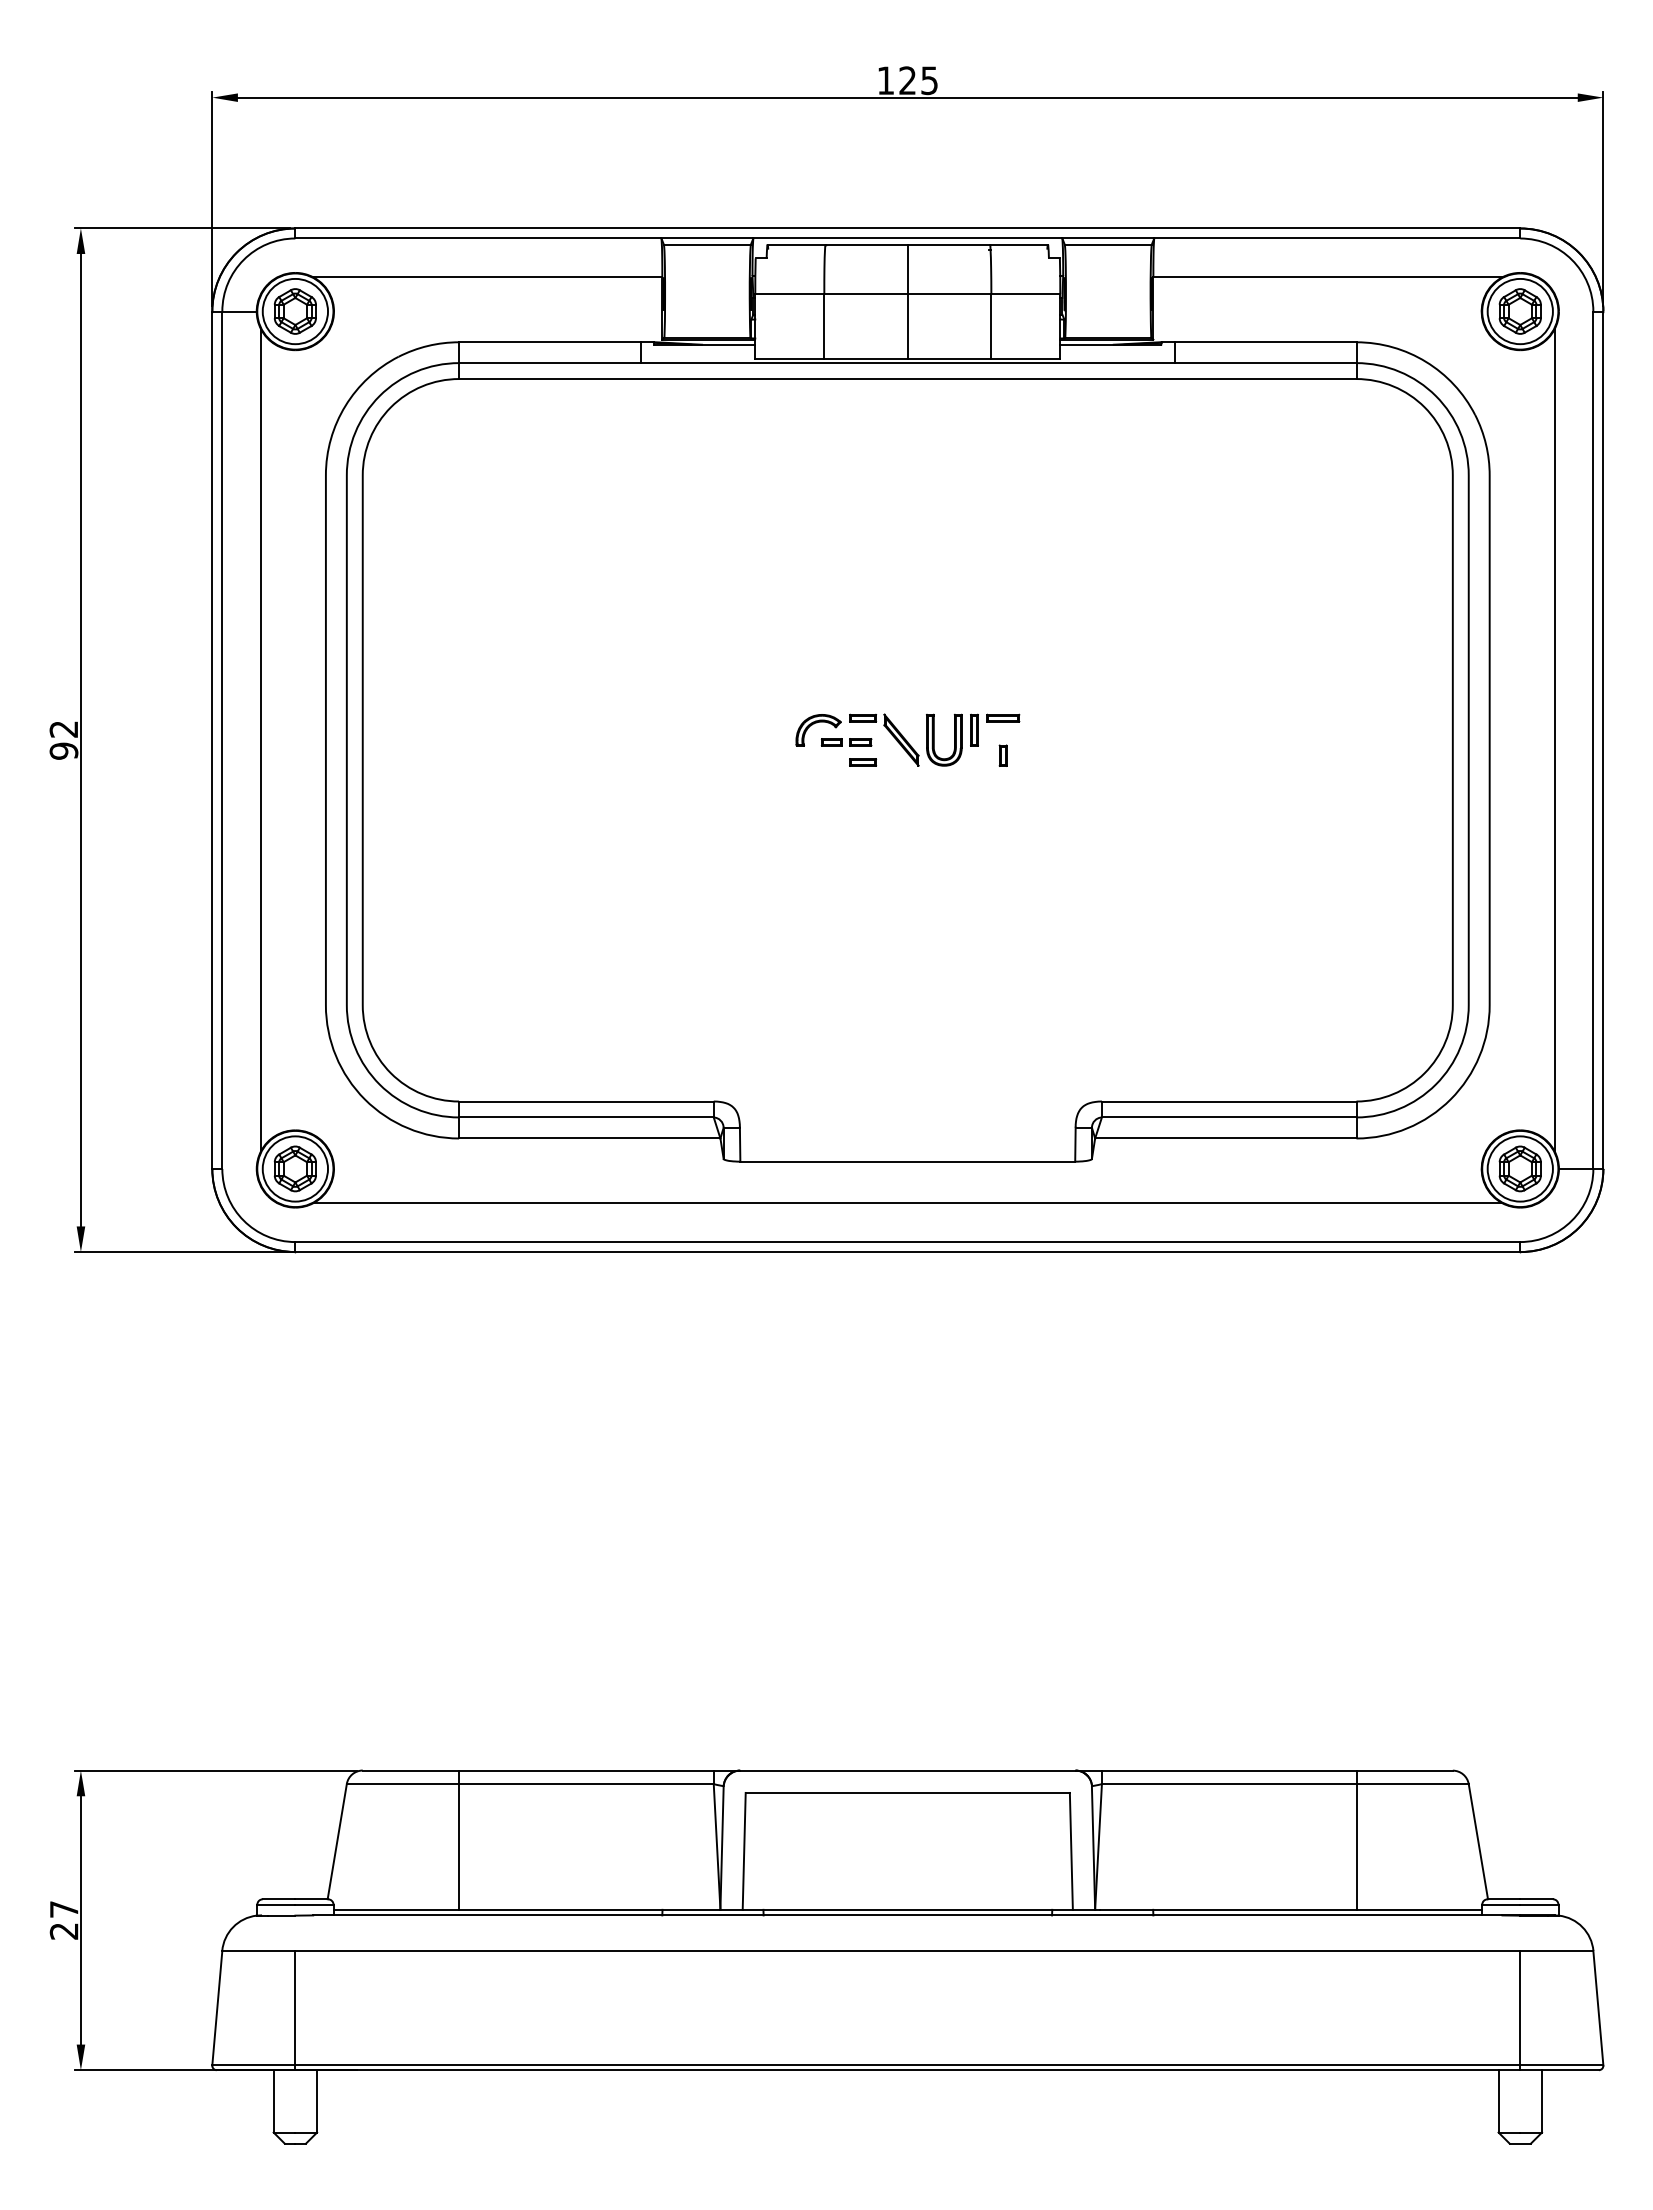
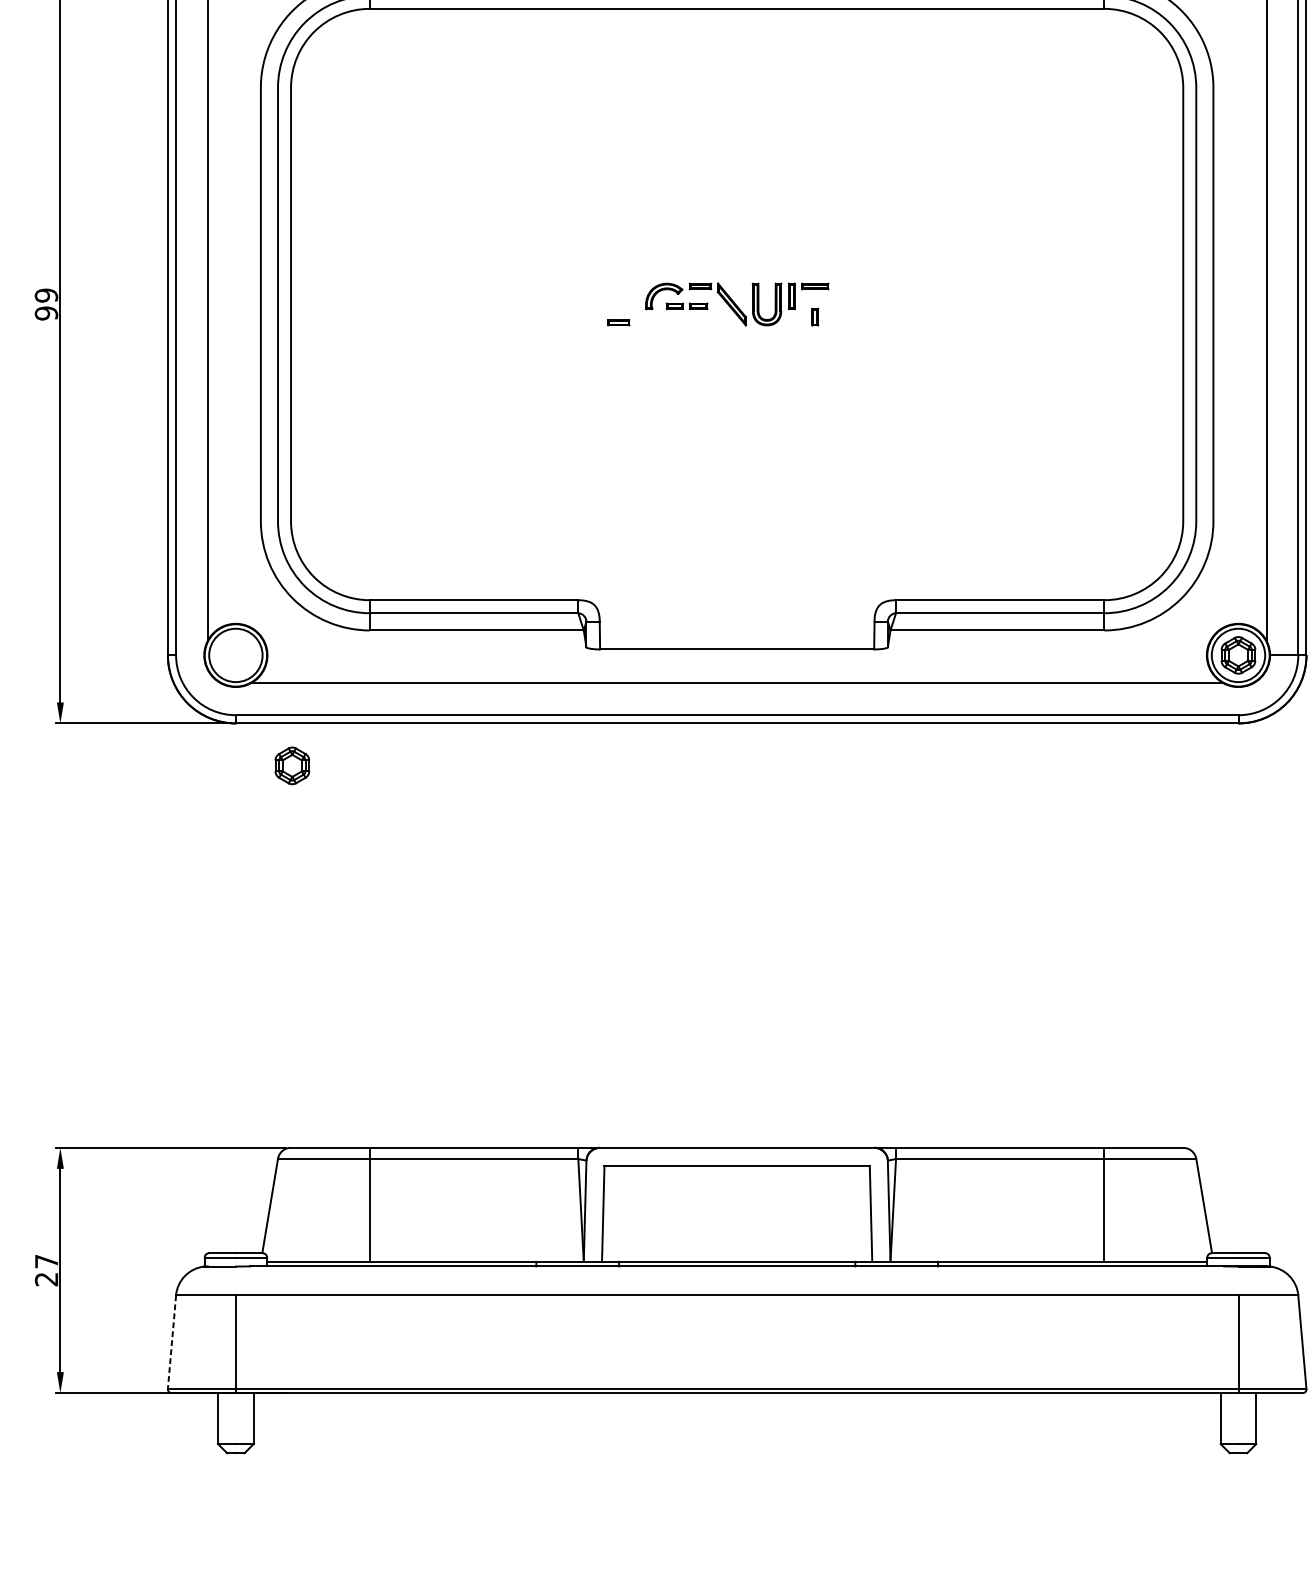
text: (63, 728) -> (46, 294), 92 -> 99
part: (863, 762) -> (619, 322), moved
part: (294, 1168) -> (291, 765), moved
line: (217, 2008) -> (172, 1342), solid -> dashed

